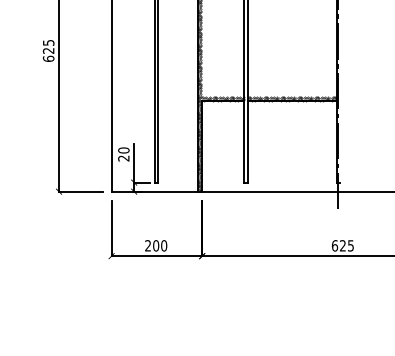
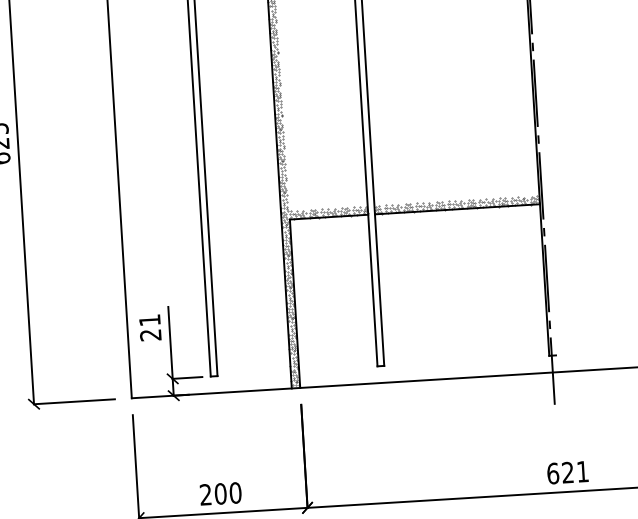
text: (123, 150) -> (149, 320), 20 -> 21
text: (350, 245) -> (581, 471), 625 -> 621

